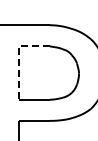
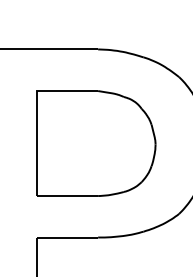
line: (18, 57) -> (36, 112), dashed -> solid

